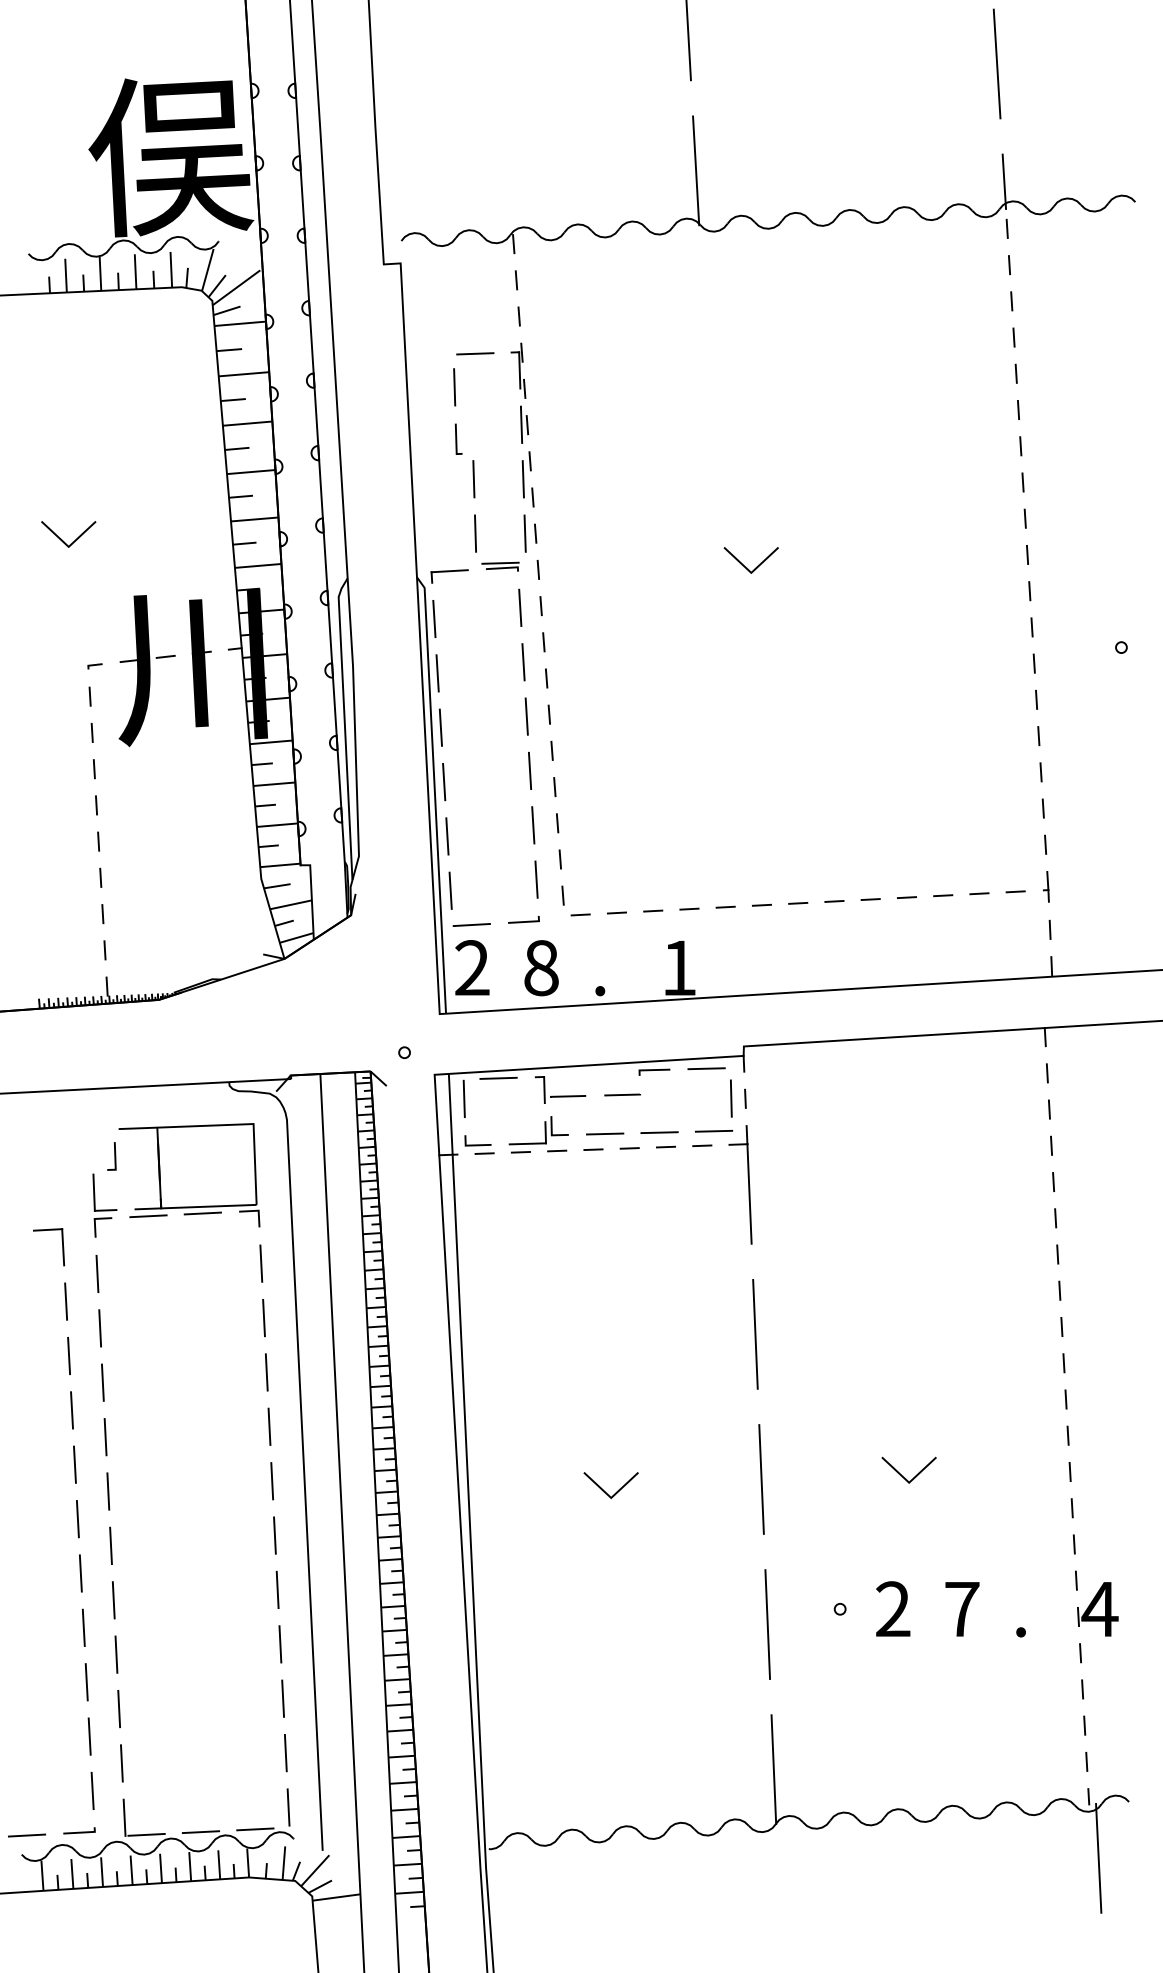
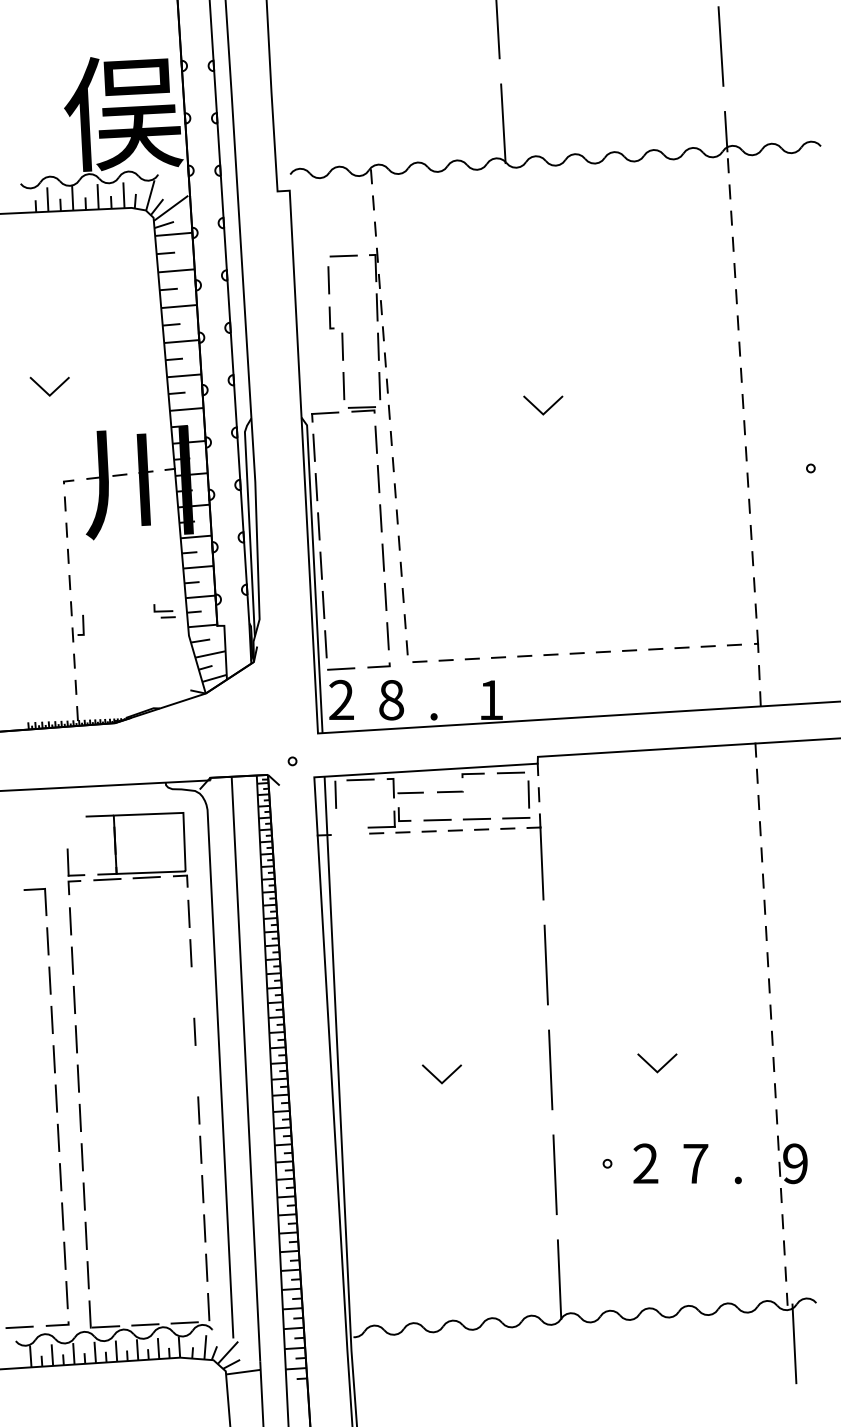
part: (479, 1144) -> (164, 610), moved
line: (114, 1156) -> (82, 625), moved
line: (266, 1372) -> (192, 992), removed
line: (272, 1481) -> (197, 1071), removed
text: (1099, 1609) -> (795, 1163), 4 -> 9

